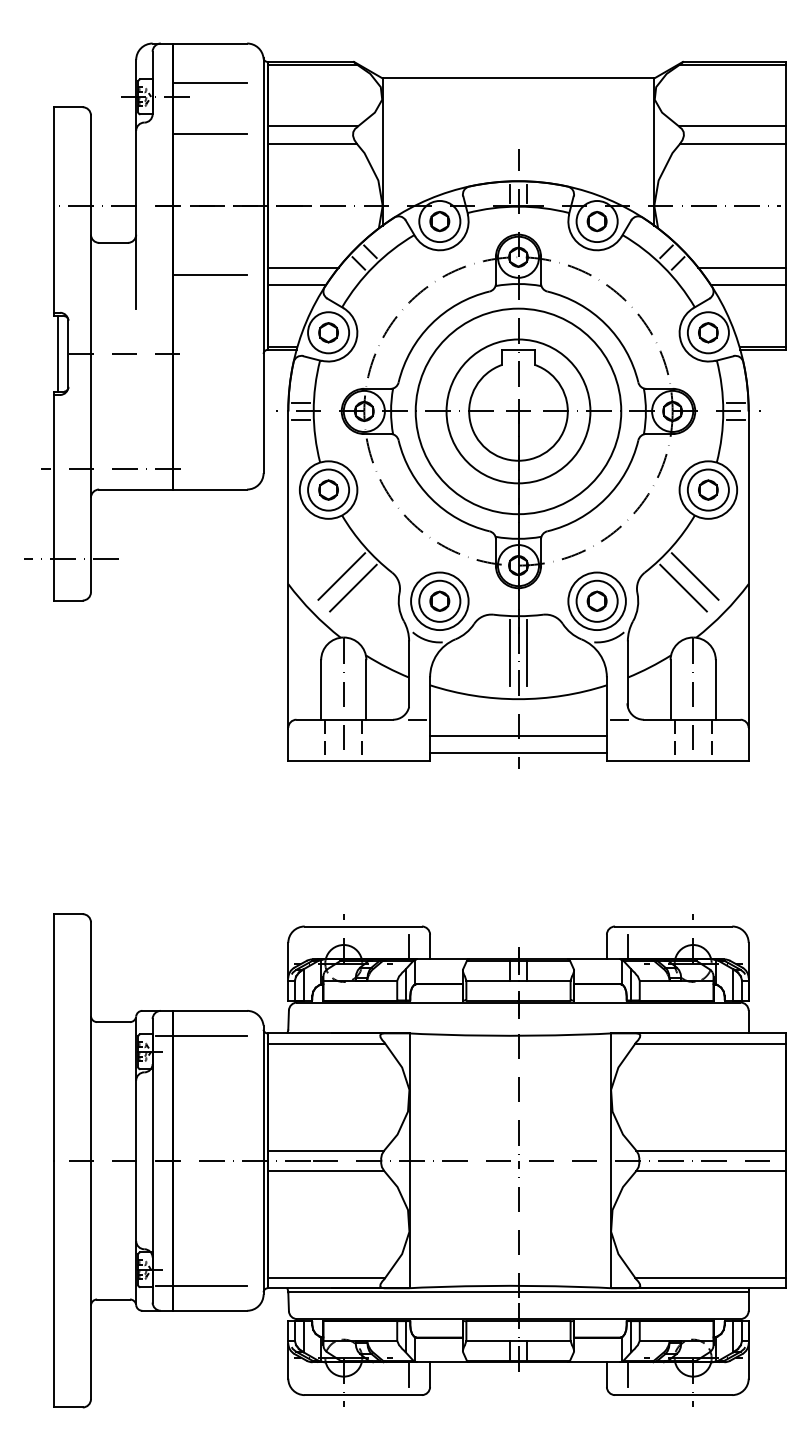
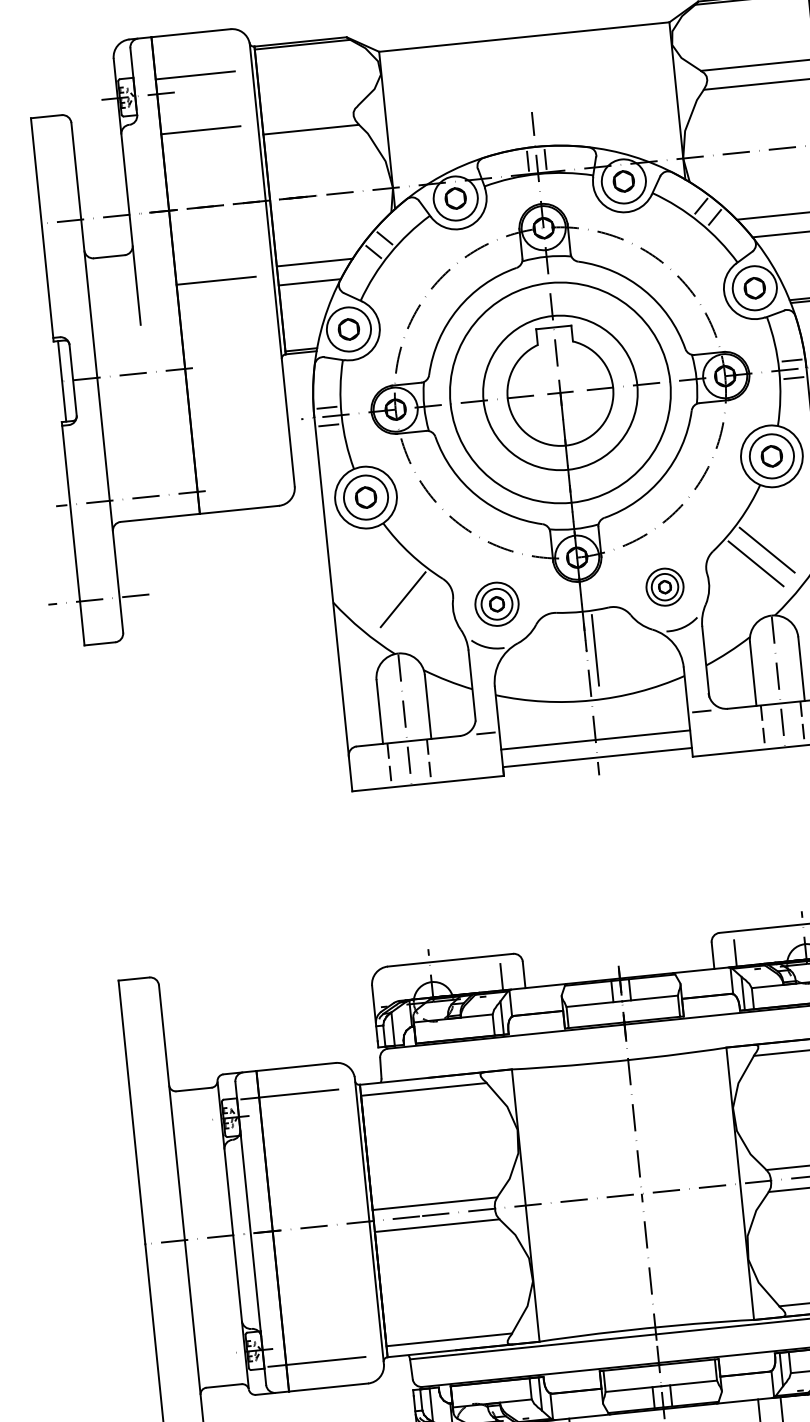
line: (312, 126) -> (309, 110), removed
line: (341, 576) -> (389, 588), removed
part: (439, 600) -> (496, 603), size x0.7
part: (596, 600) -> (664, 586), size x0.6
line: (510, 653) -> (578, 652), removed

